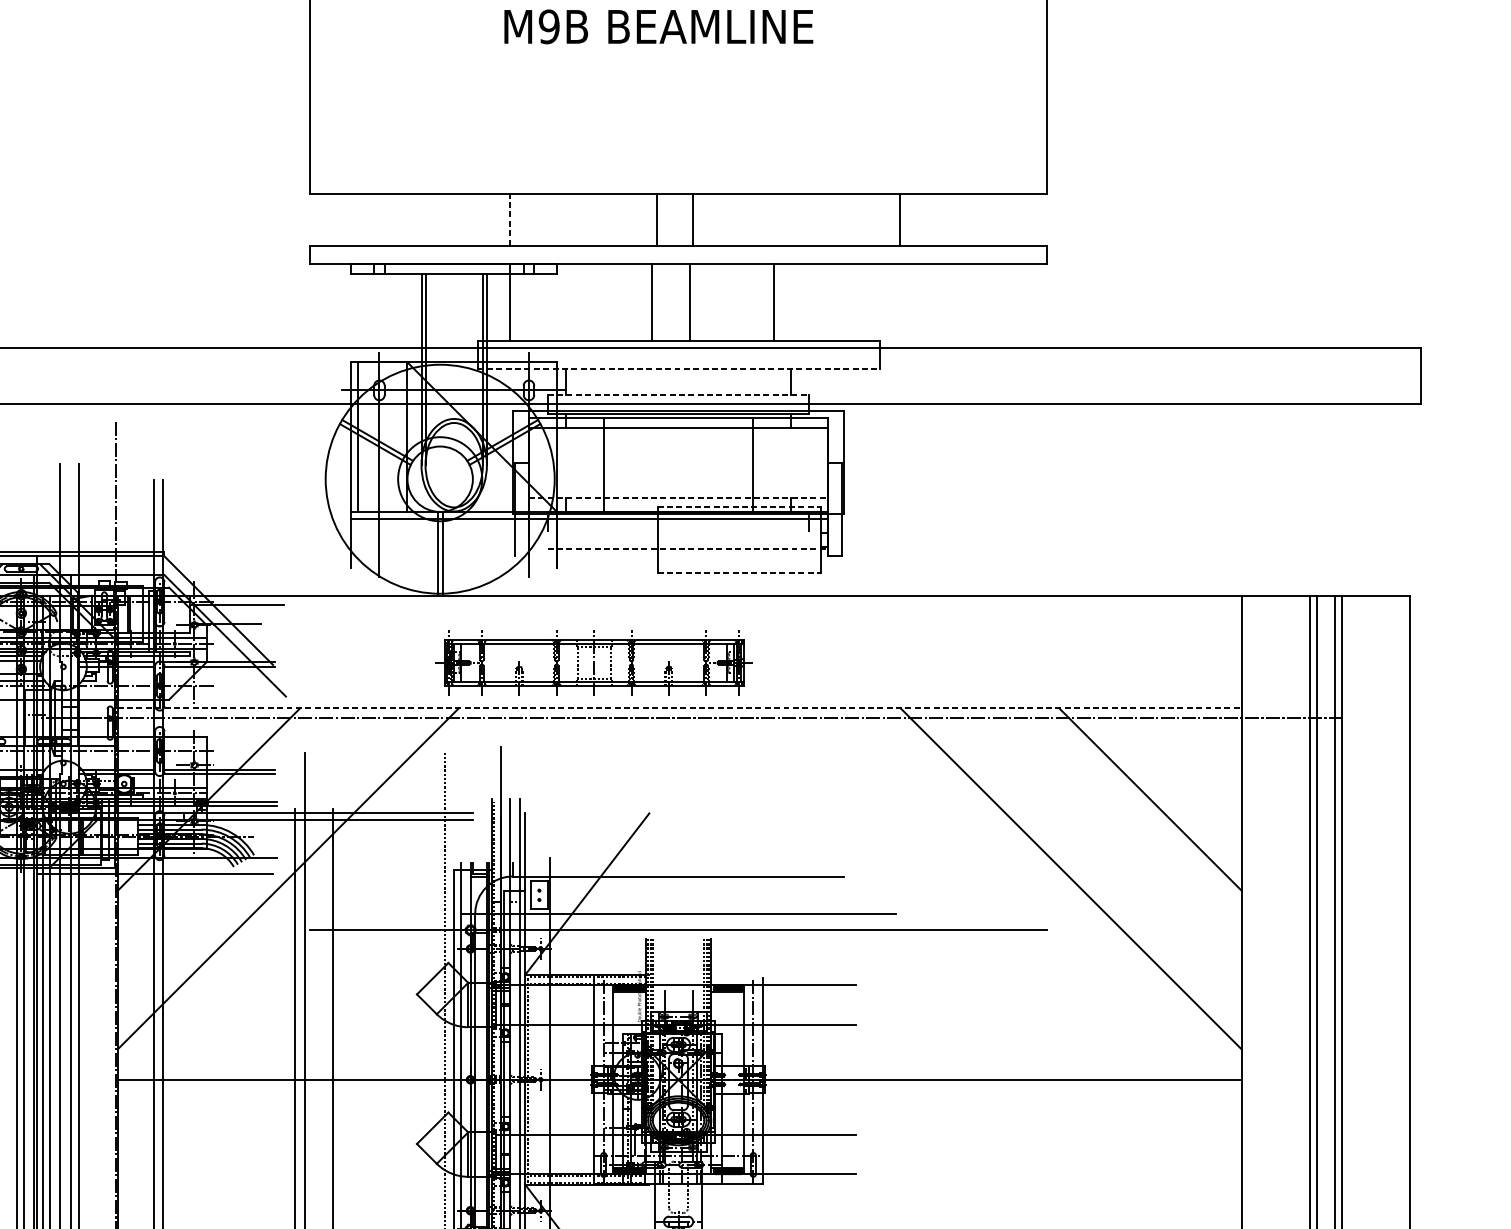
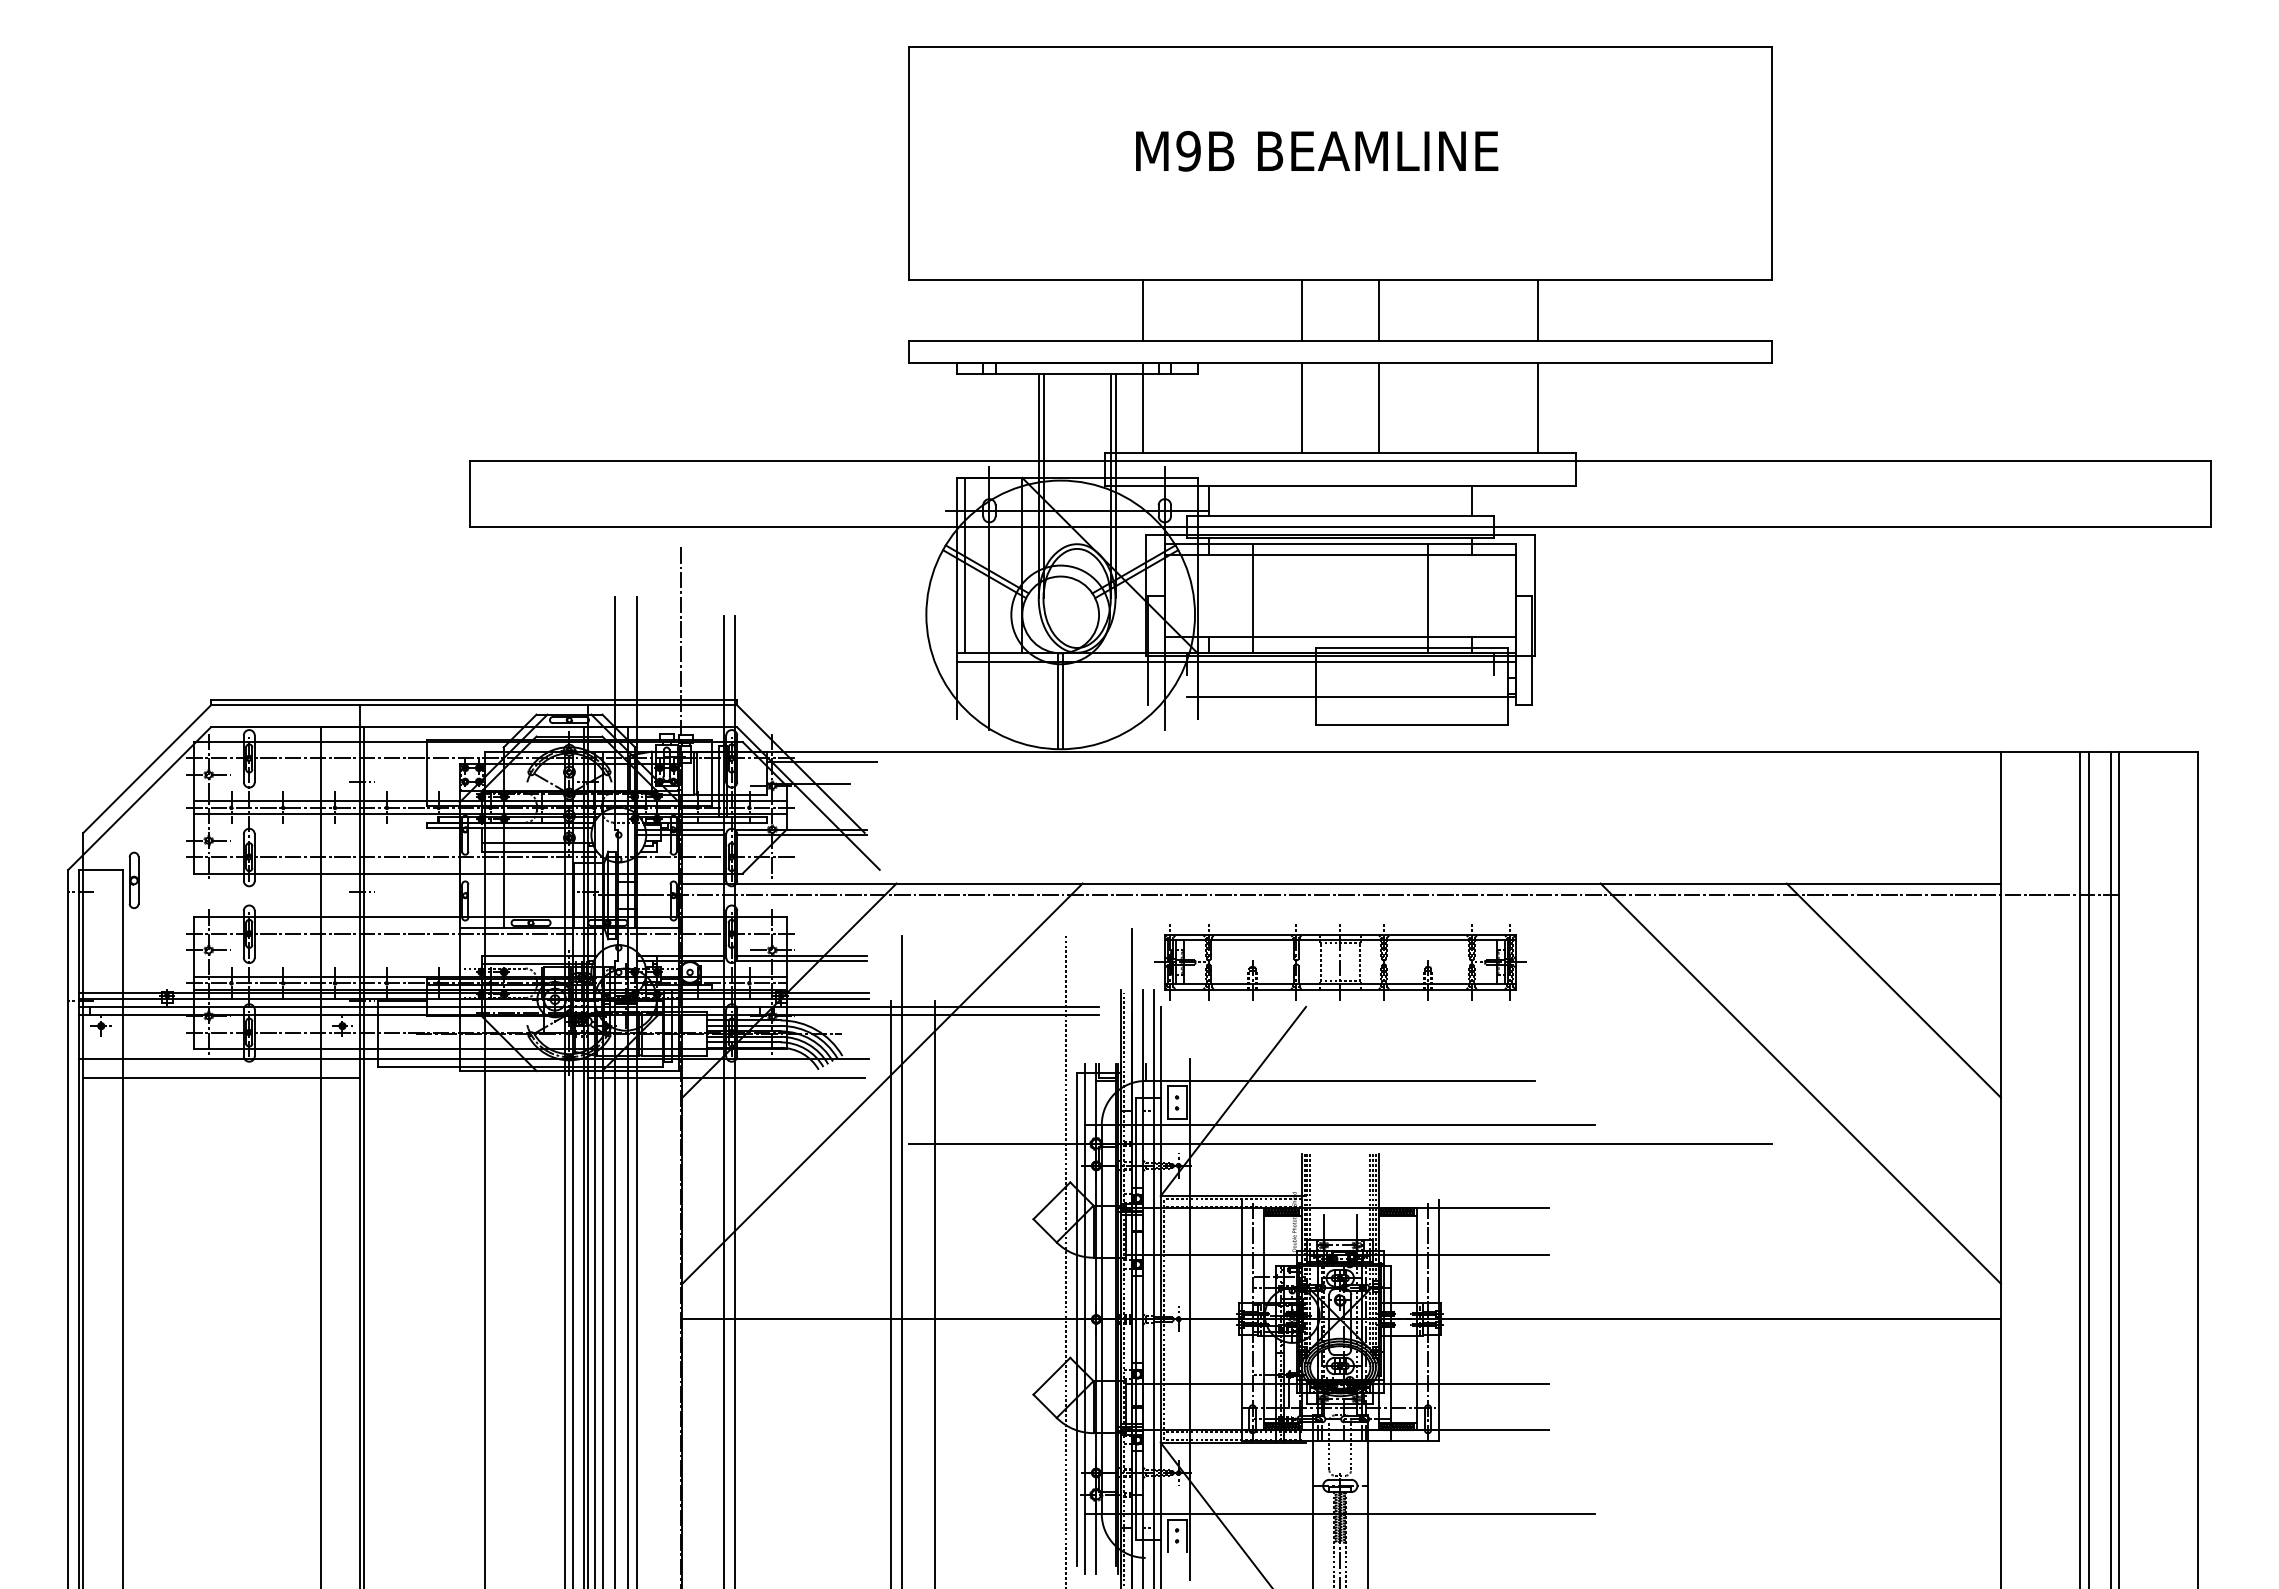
text: (659, 26) -> (1317, 150), moved
line: (509, 219) -> (1142, 310), dashed -> solid
line: (656, 219) -> (1378, 310), moved
line: (692, 219) -> (1301, 310), moved
line: (899, 219) -> (1537, 310), moved
line: (652, 302) -> (1378, 407), moved
line: (689, 302) -> (1301, 407), moved
line: (773, 302) -> (1537, 407), moved
line: (678, 369) -> (1340, 486), dashed -> solid
line: (678, 395) -> (1340, 516), dashed -> solid
line: (678, 497) -> (1340, 636), dashed -> solid
line: (739, 507) -> (1411, 647), dashed -> solid
line: (688, 549) -> (1351, 697), dashed -> solid
line: (739, 572) -> (1411, 724), dashed -> solid
part: (594, 663) -> (1340, 962), moved
line: (680, 708) -> (1342, 883), dashed -> solid

